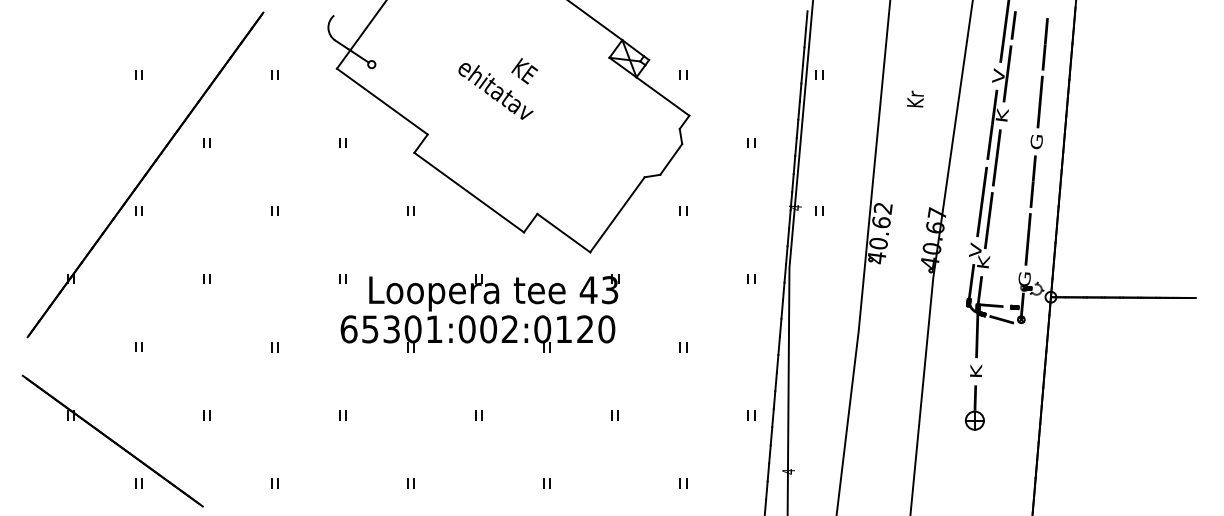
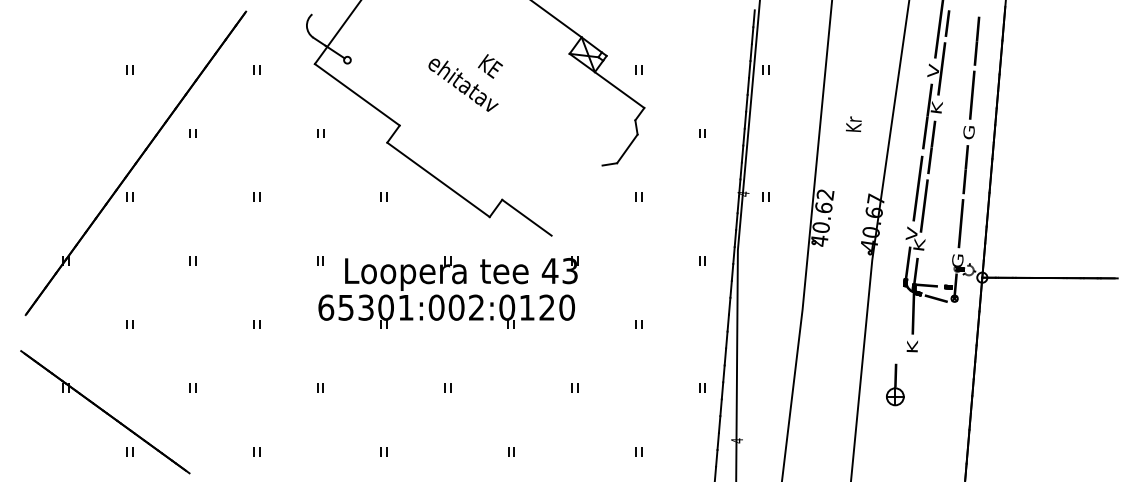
text: (915, 98) -> (853, 123), moved
line: (617, 214) -> (577, 200), removed
part: (974, 407) -> (894, 384), moved

